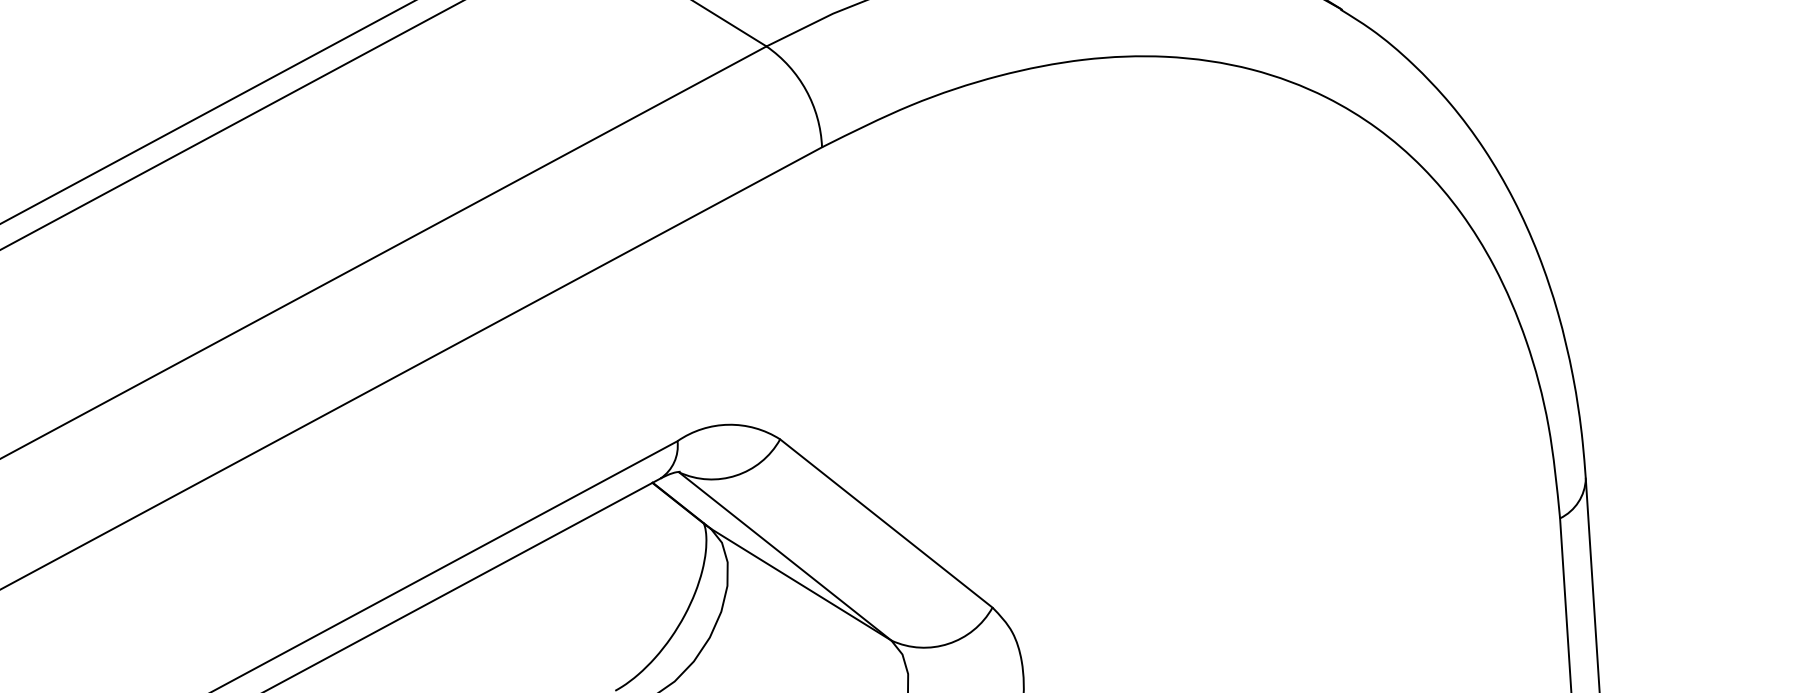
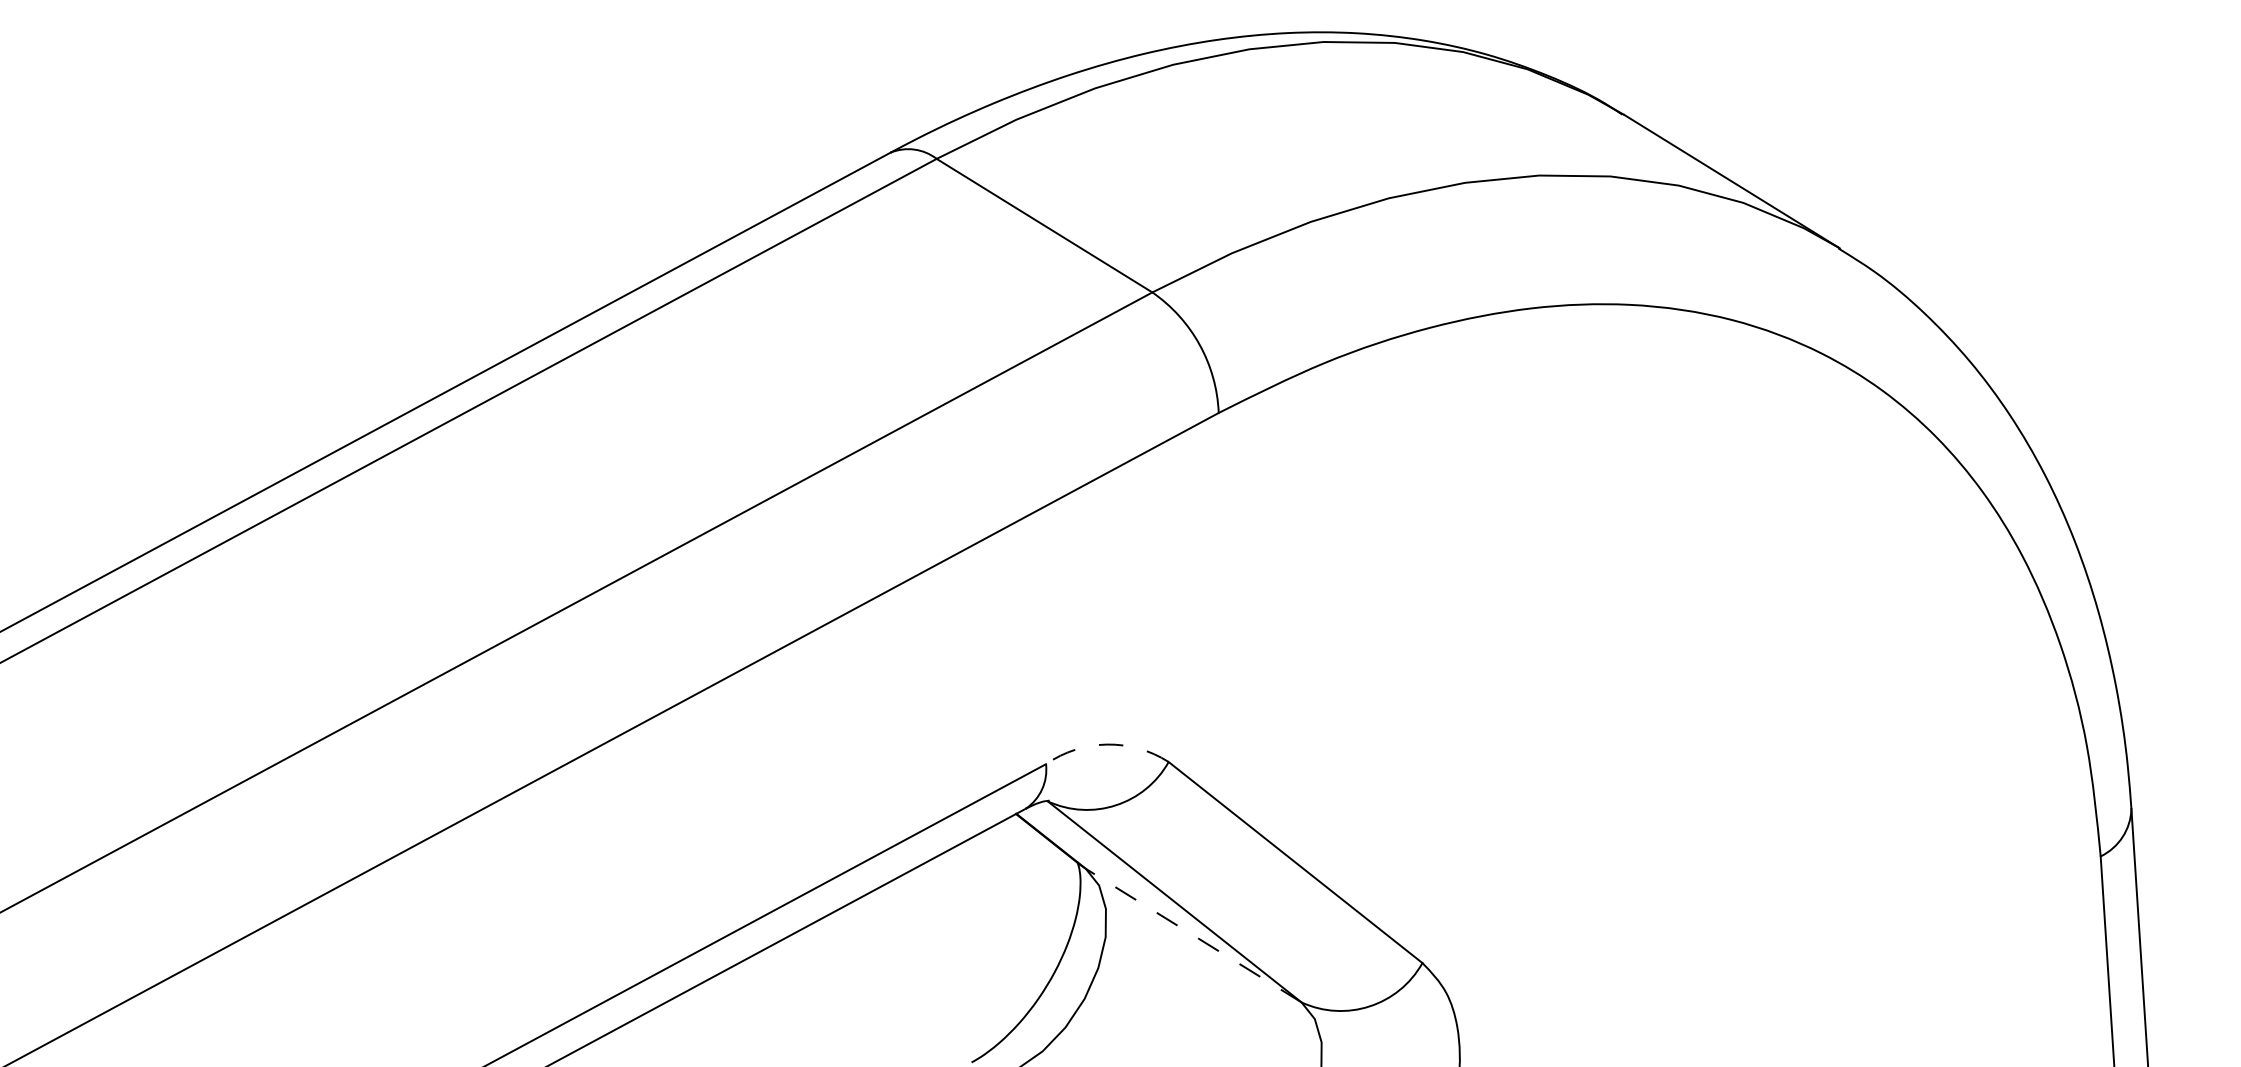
arc: (728, 424) -> (1107, 744), solid -> dashed
line: (800, 584) -> (1193, 935), solid -> dashed

